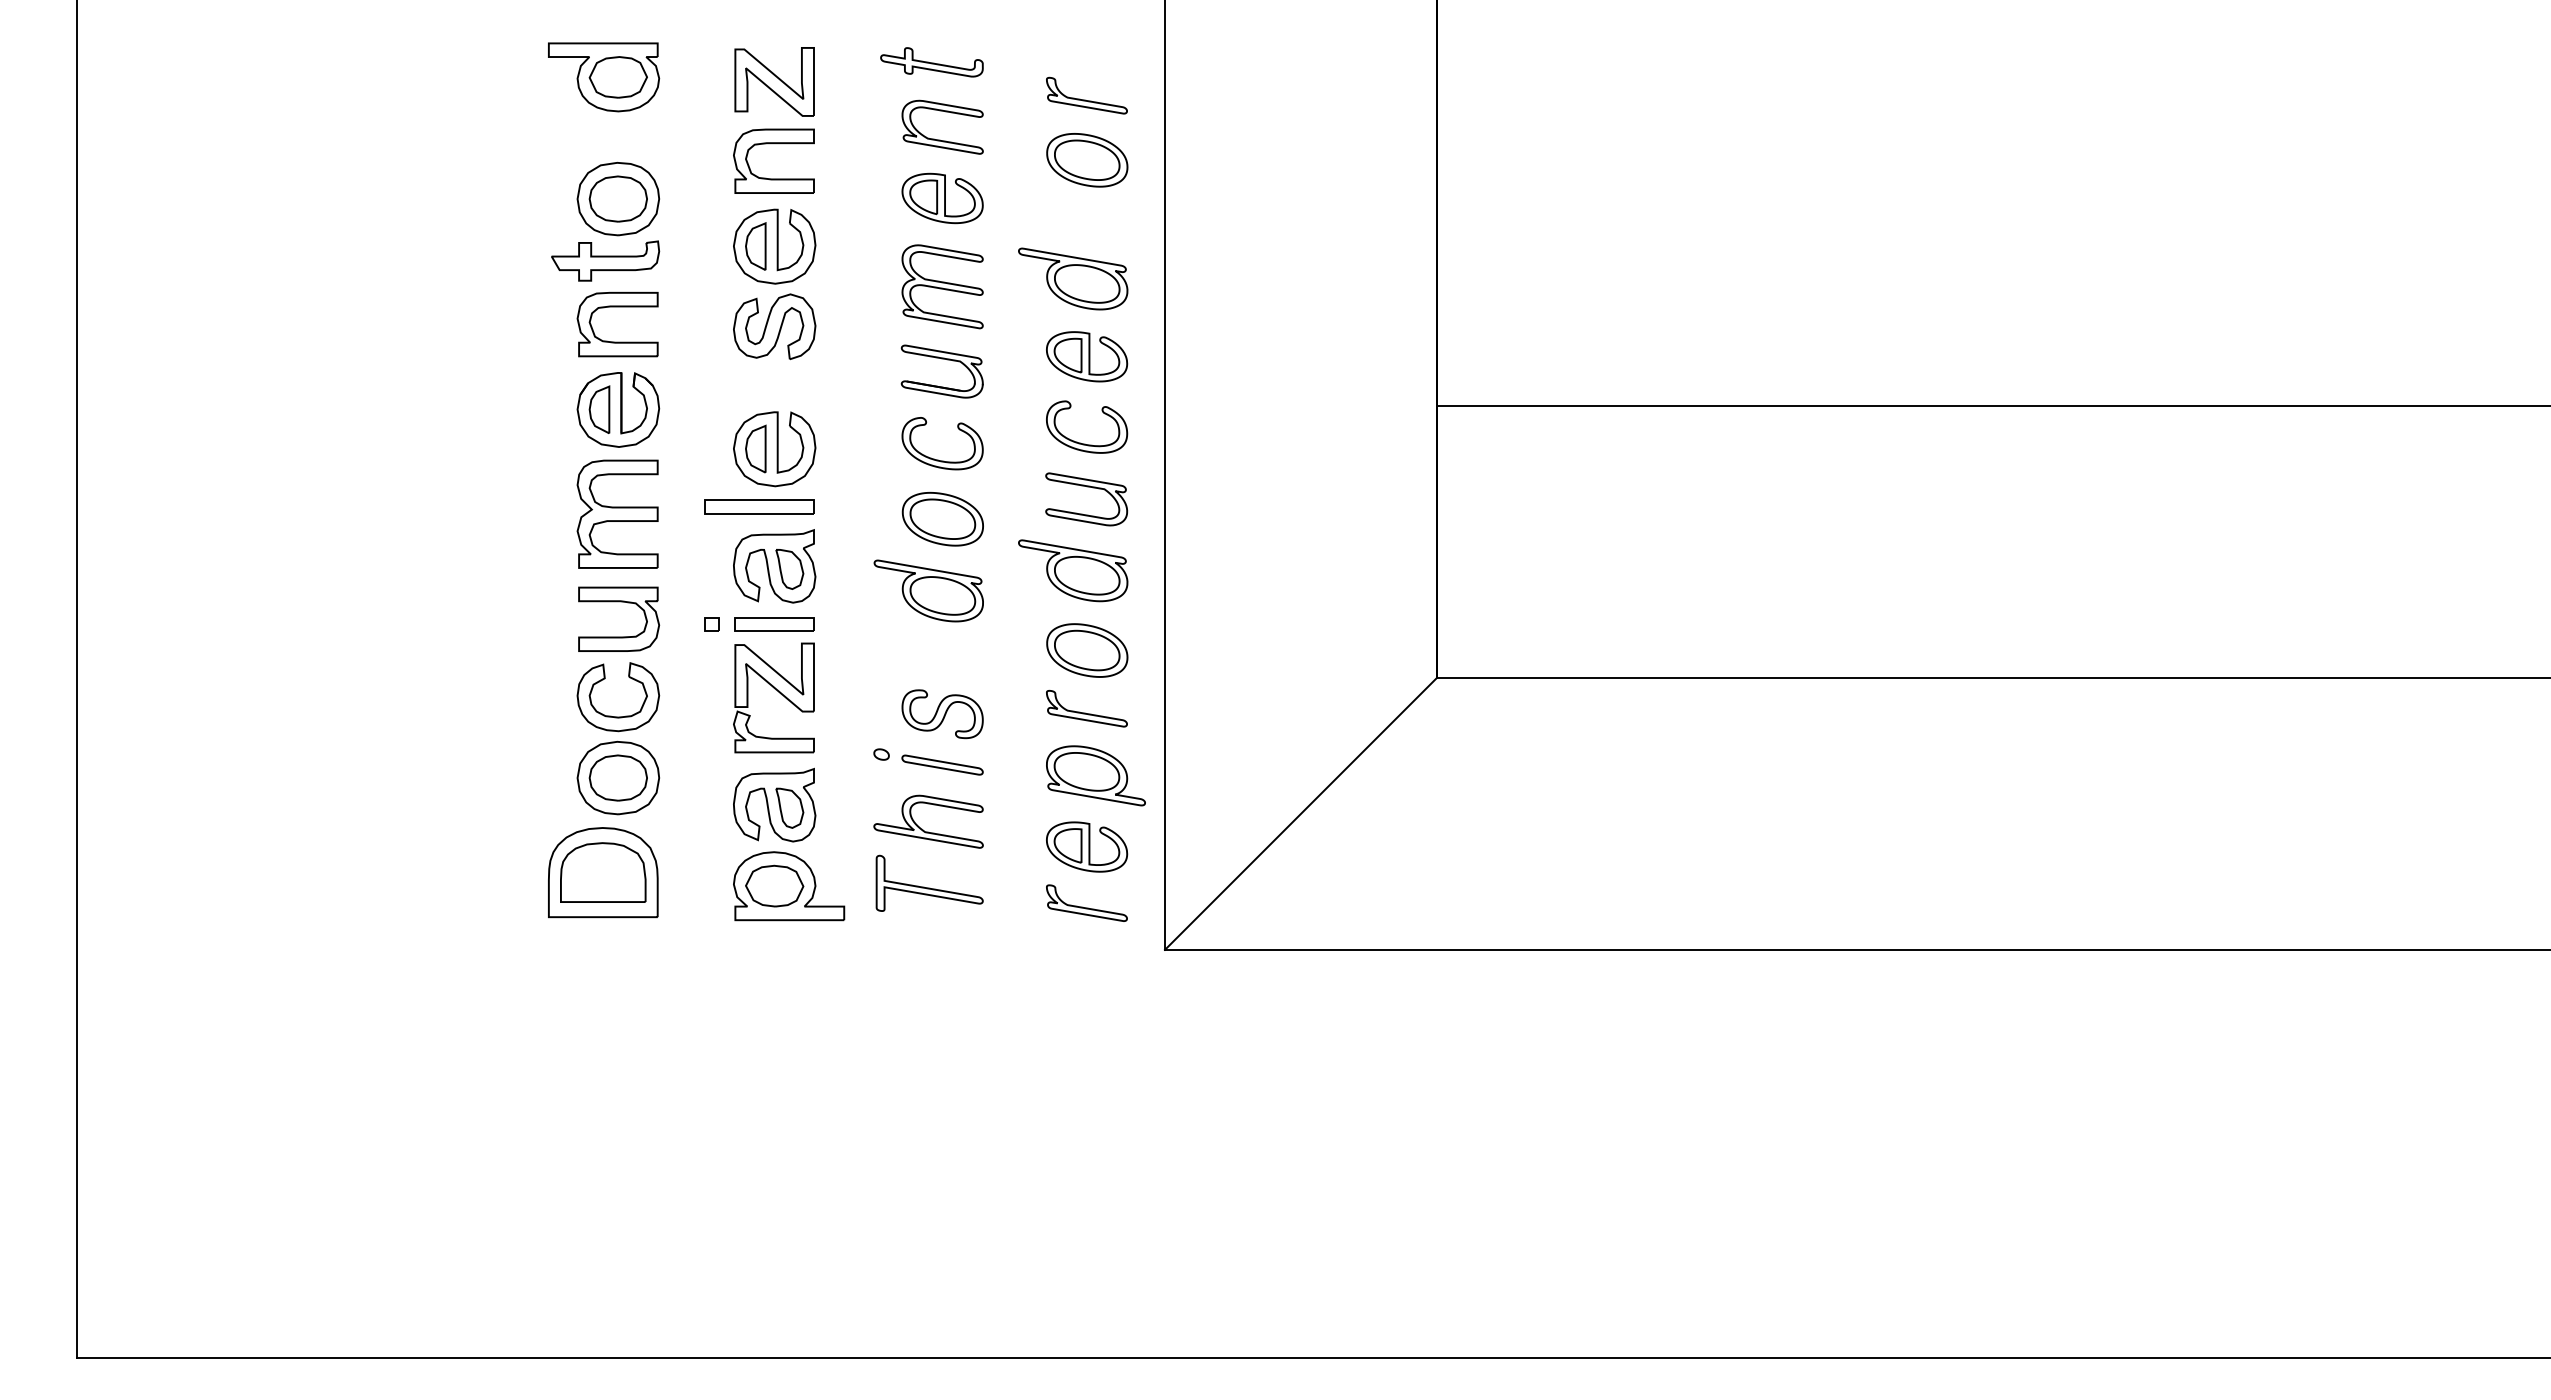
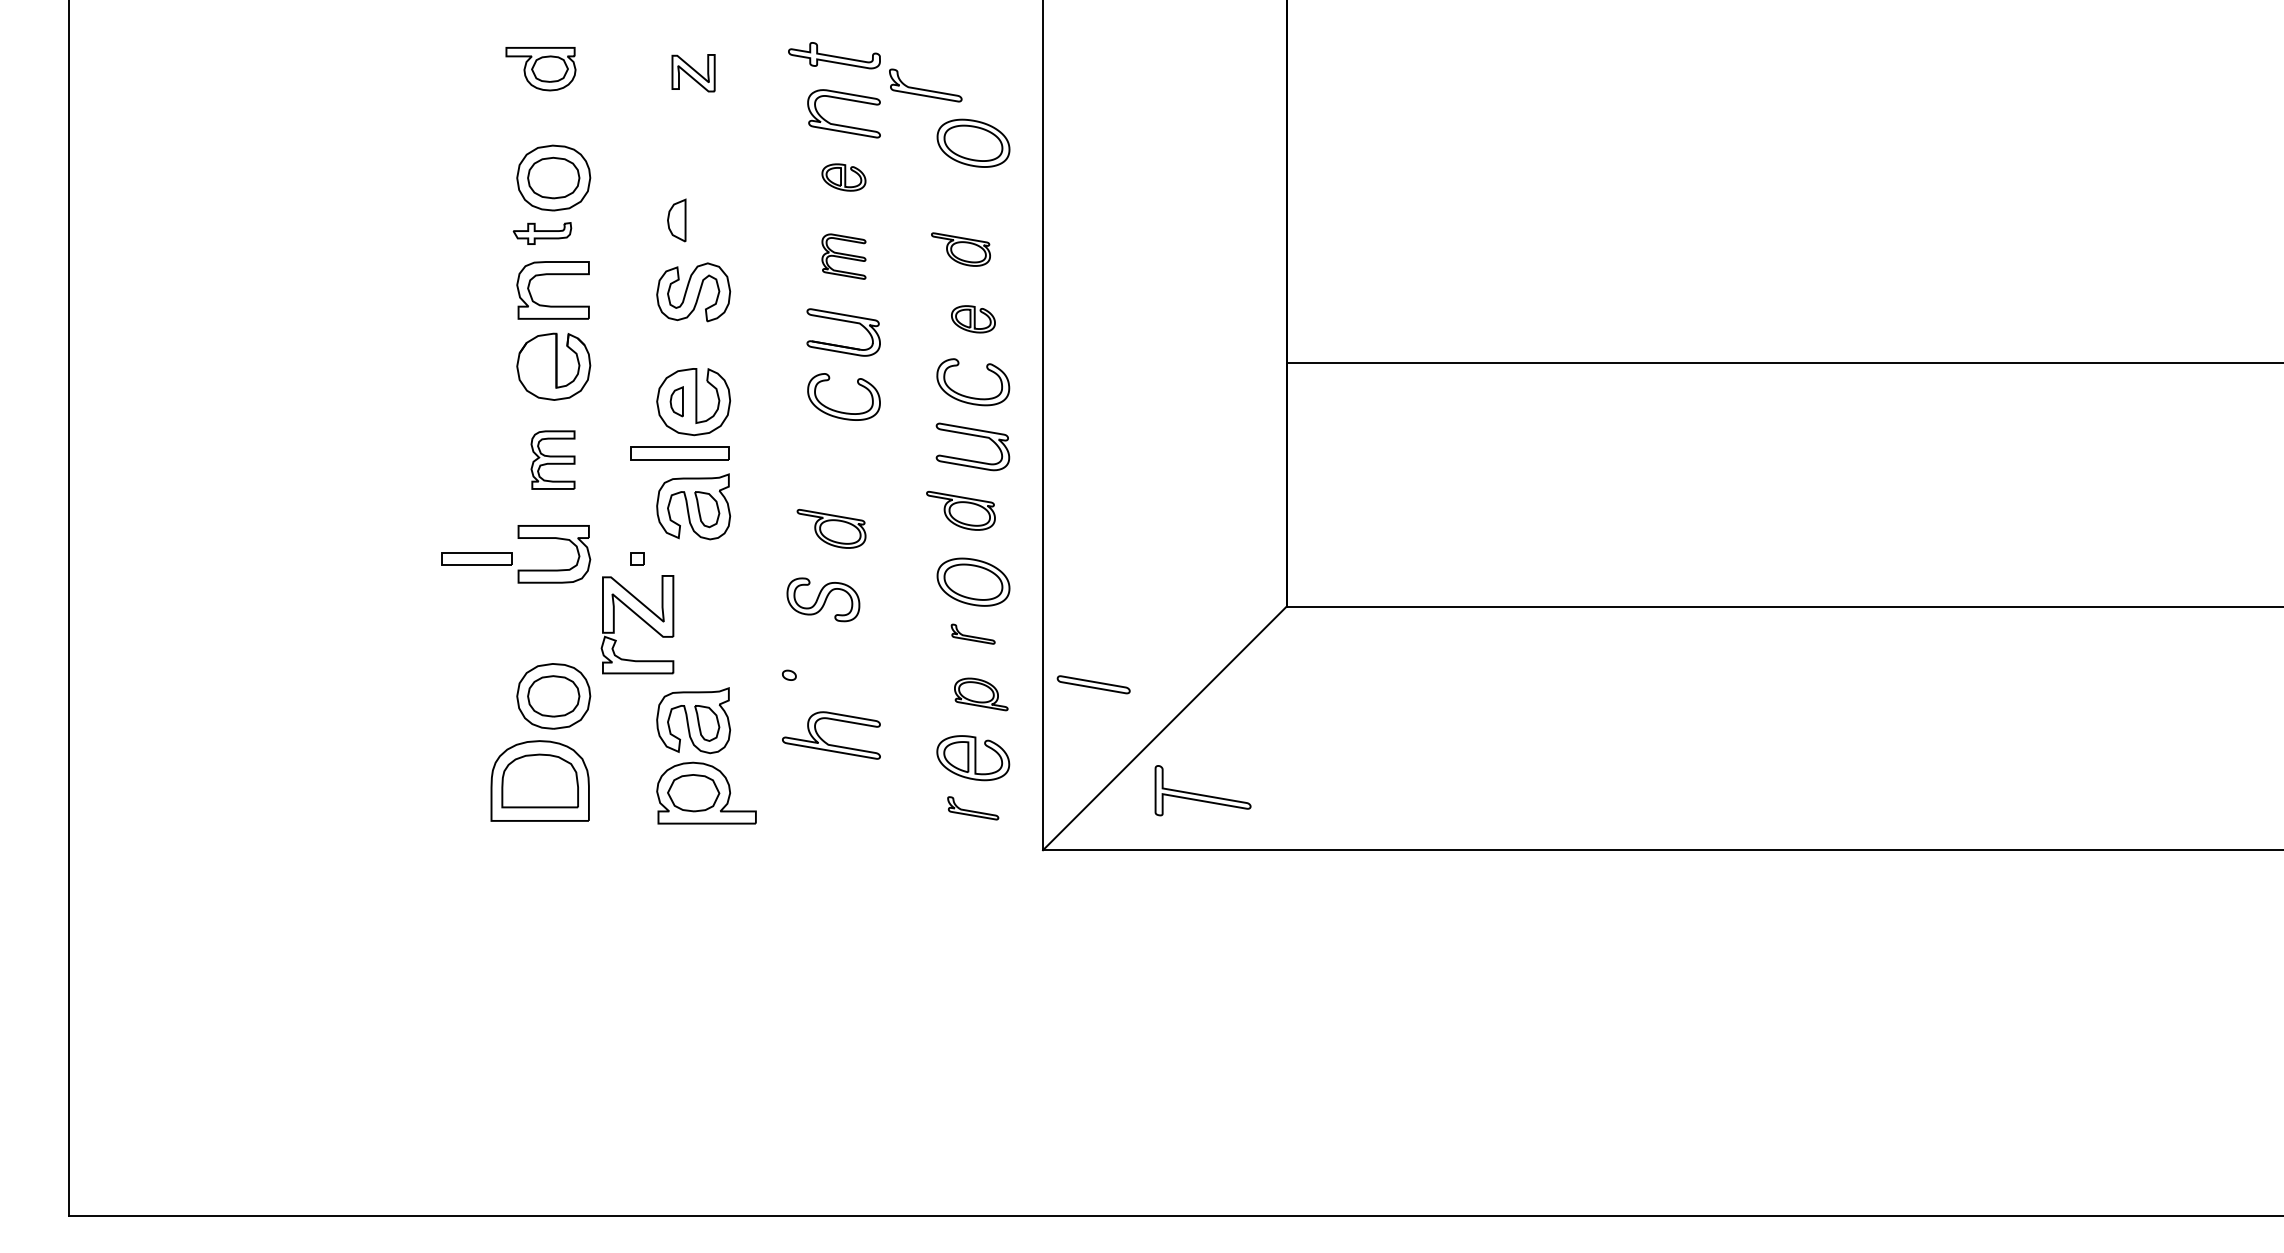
part: (604, 77) -> (541, 69), size x0.7
part: (774, 81) -> (693, 72), size x0.6
part: (1086, 95) -> (925, 85), moved
part: (773, 144) -> (692, 129), removed
part: (942, 198) -> (843, 177), size x0.6
part: (774, 246) -> (693, 220), removed
part: (605, 260) -> (542, 233), size x0.6
part: (1073, 278) -> (961, 249), size x0.6
part: (942, 286) -> (843, 256), size x0.6
part: (1087, 356) -> (973, 318), size x0.6
part: (599, 409) -> (536, 366), removed
part: (755, 448) -> (676, 401), size x0.7
part: (617, 513) -> (552, 459), size x0.6
part: (942, 518) -> (843, 464), removed
part: (1073, 570) -> (961, 510), size x0.7
part: (928, 590) -> (831, 528), size x0.7
part: (774, 624) -> (476, 558), moved
part: (778, 692) -> (641, 619), moved
part: (1086, 708) -> (972, 634), size x0.6
part: (942, 714) -> (823, 600), moved
part: (618, 716) -> (553, 641), removed
part: (942, 764) -> (1093, 684), moved
part: (1095, 775) -> (980, 694), size x0.6
part: (929, 882) -> (1202, 789), moved
part: (1086, 902) -> (972, 807), size x0.7

